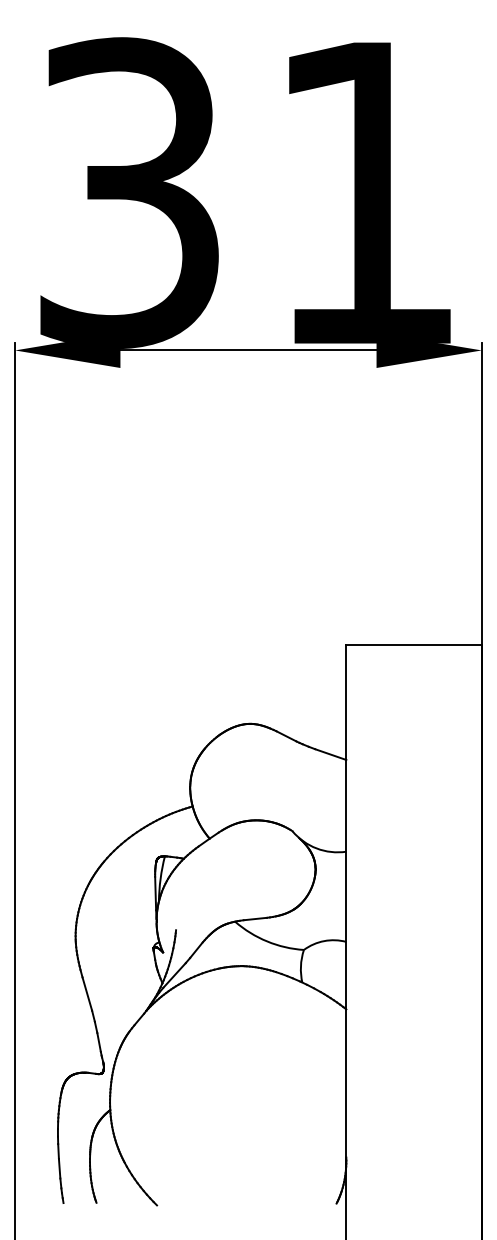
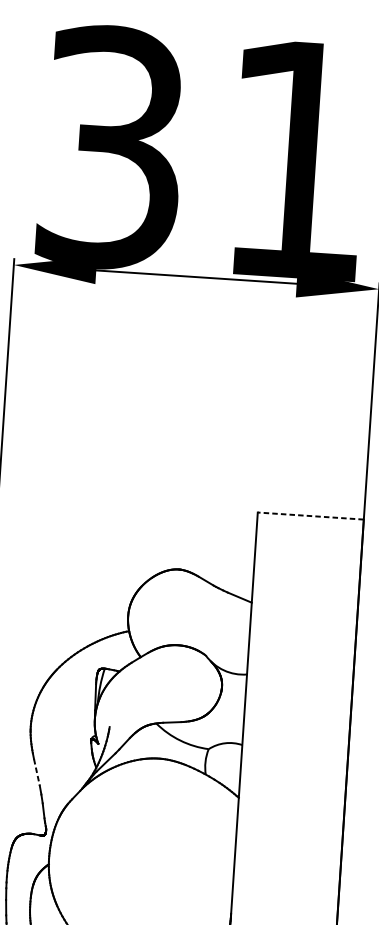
line: (414, 644) -> (311, 515), solid -> dashed
line: (87, 994) -> (37, 772), solid -> dashed

